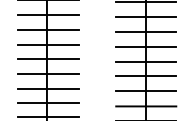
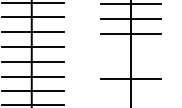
line: (146, 61) -> (131, 49), removed
line: (146, 76) -> (131, 64), removed
line: (146, 106) -> (131, 94), removed

